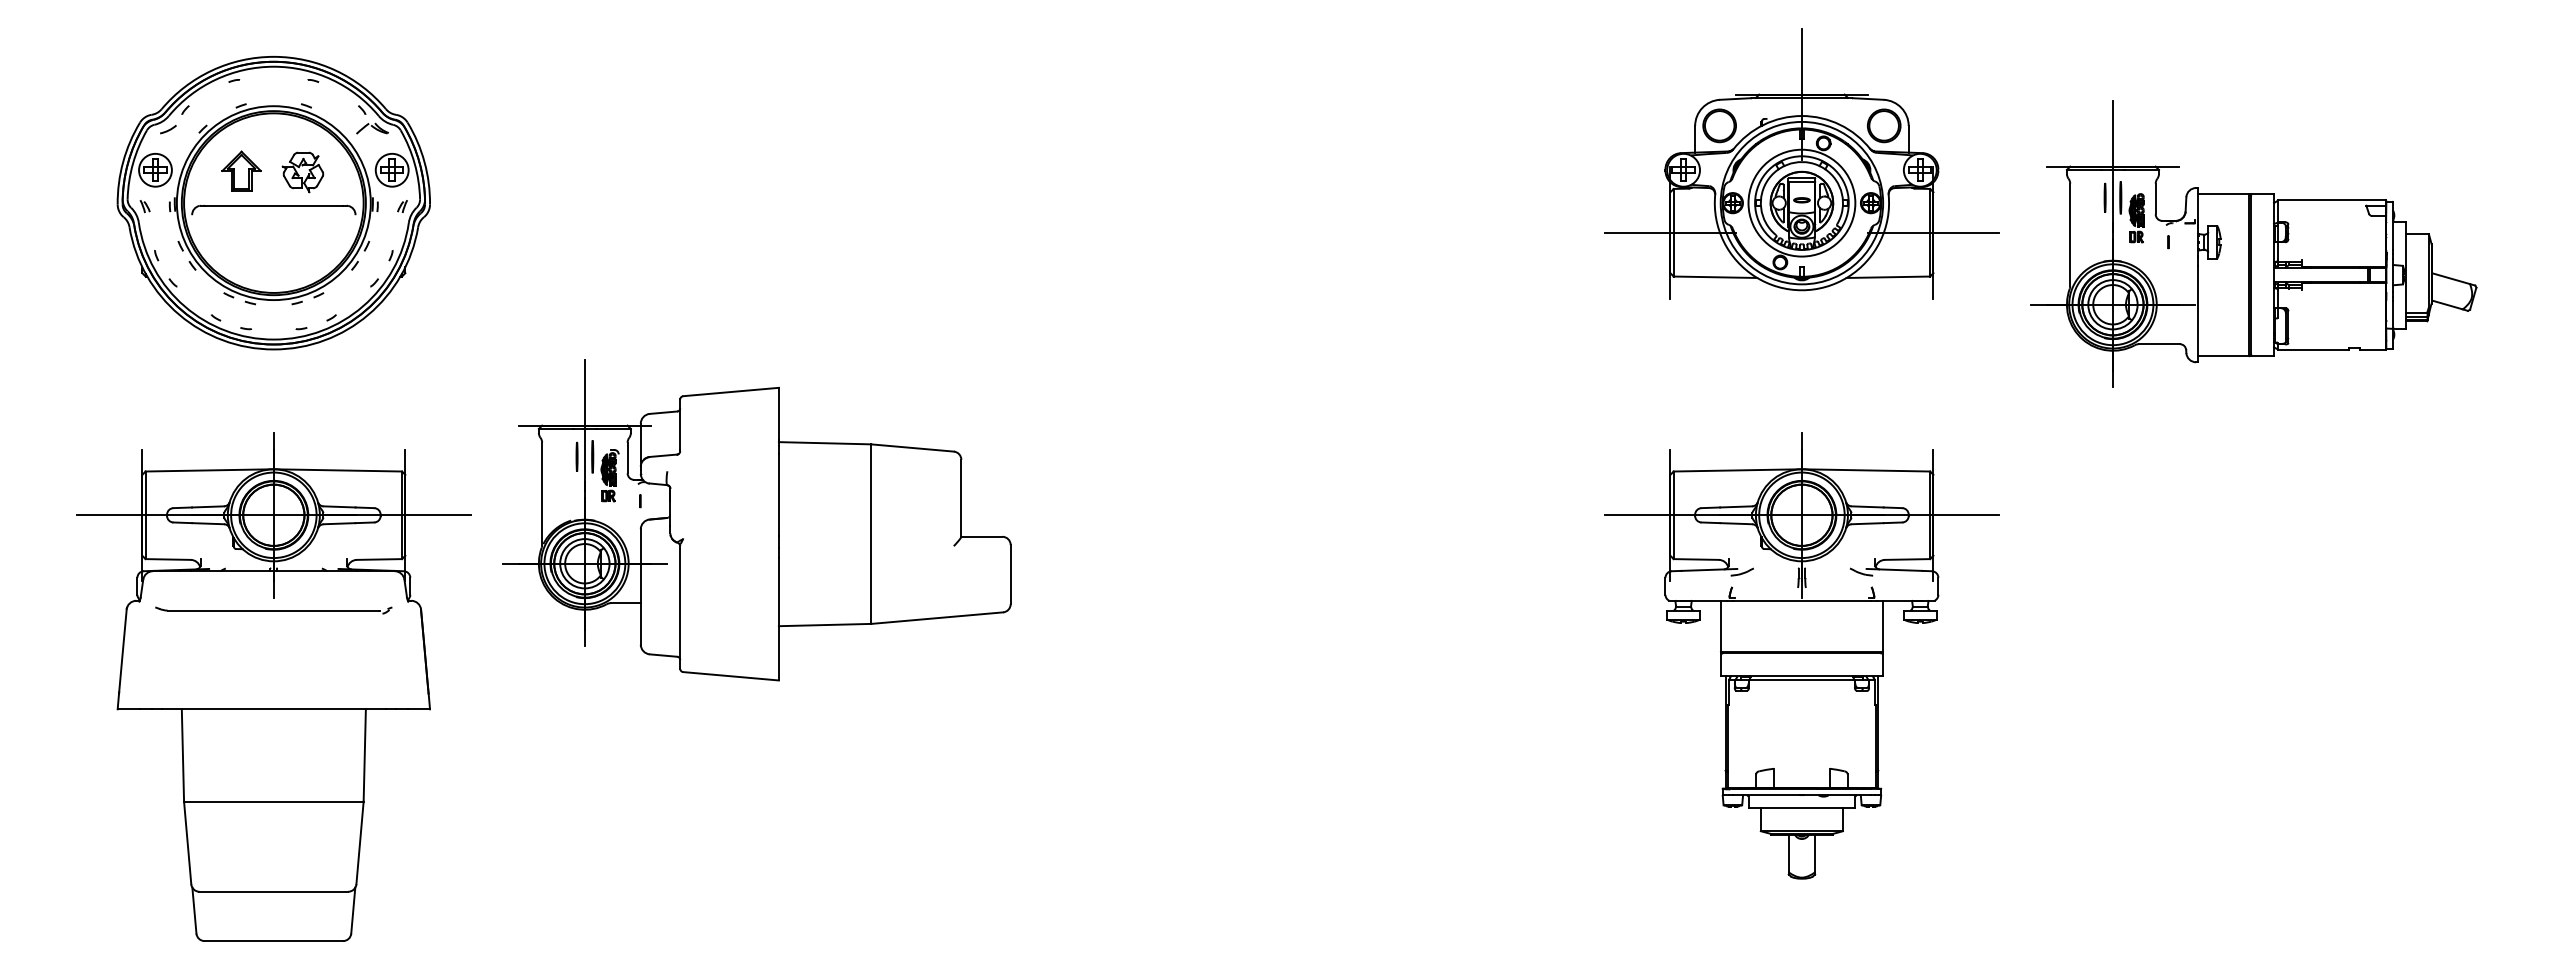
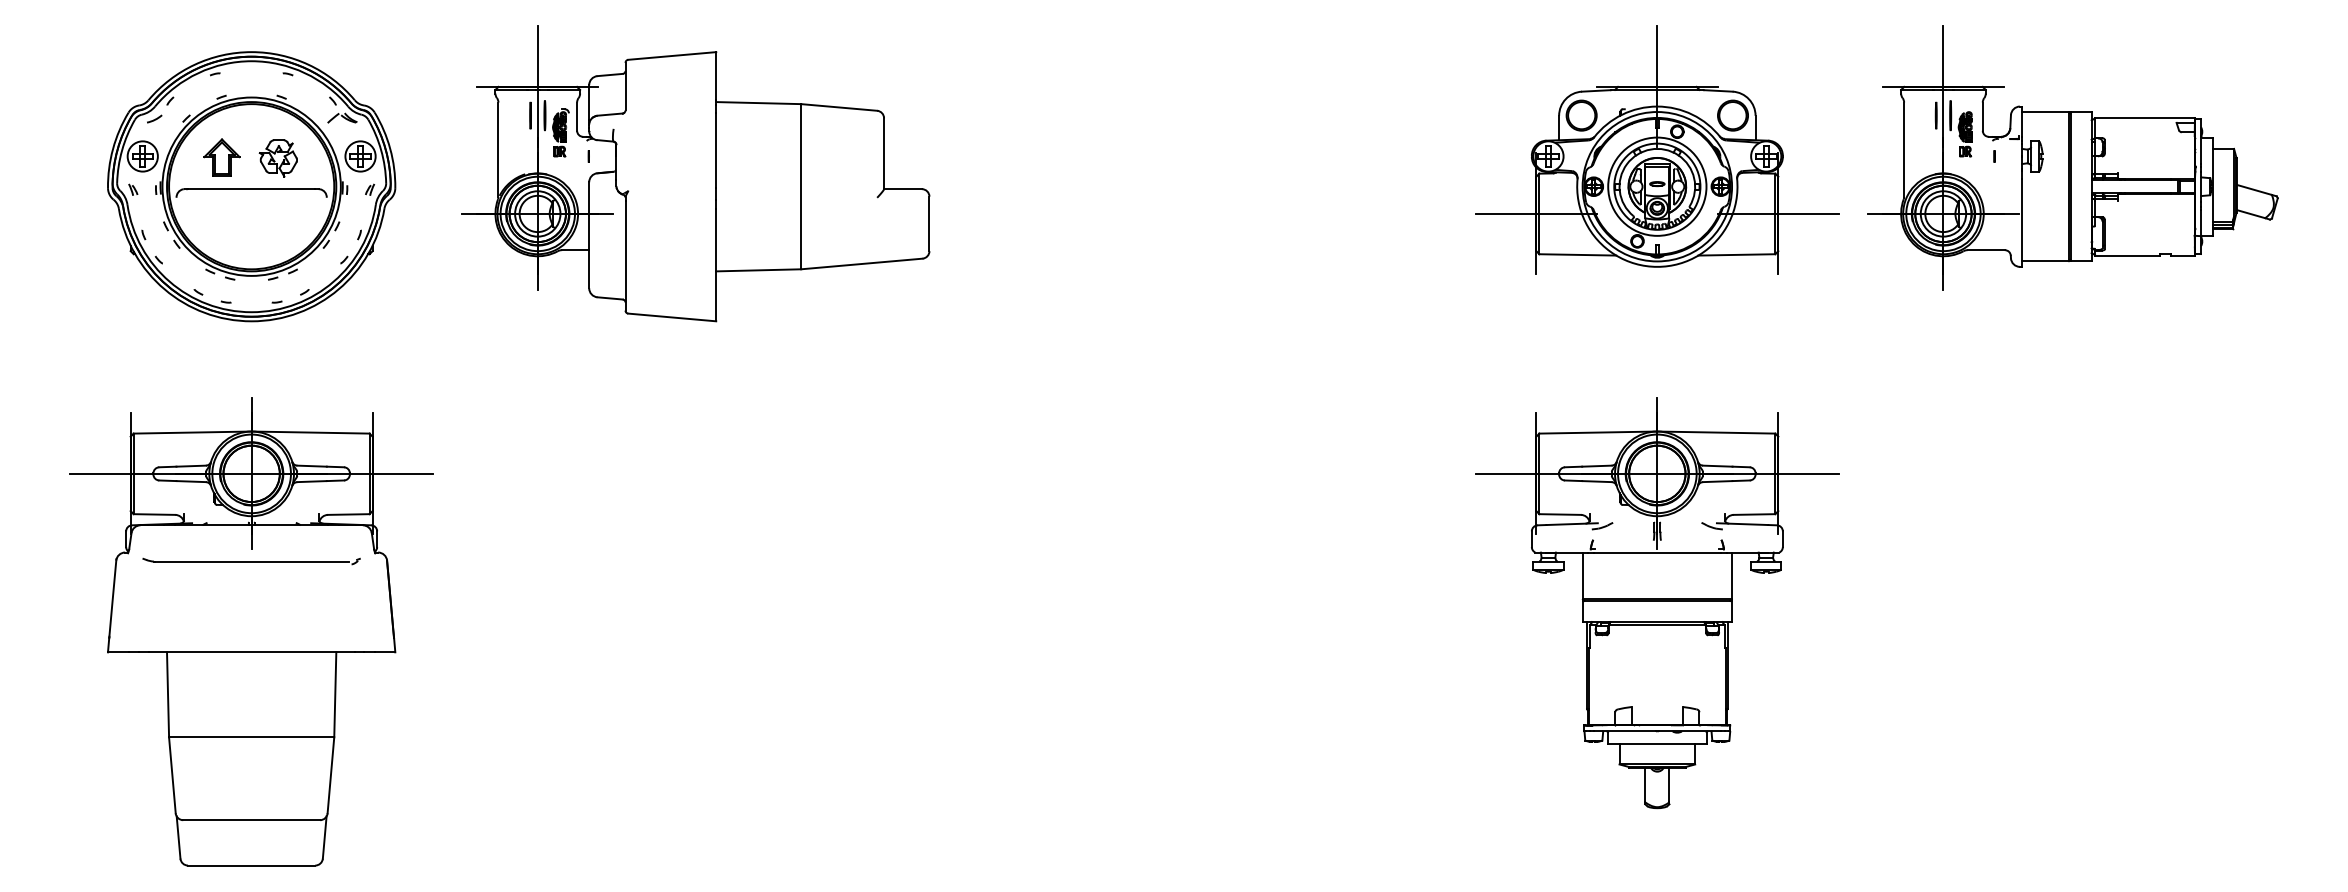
part: (2253, 243) -> (2072, 157), moved
part: (756, 520) -> (695, 174), moved

